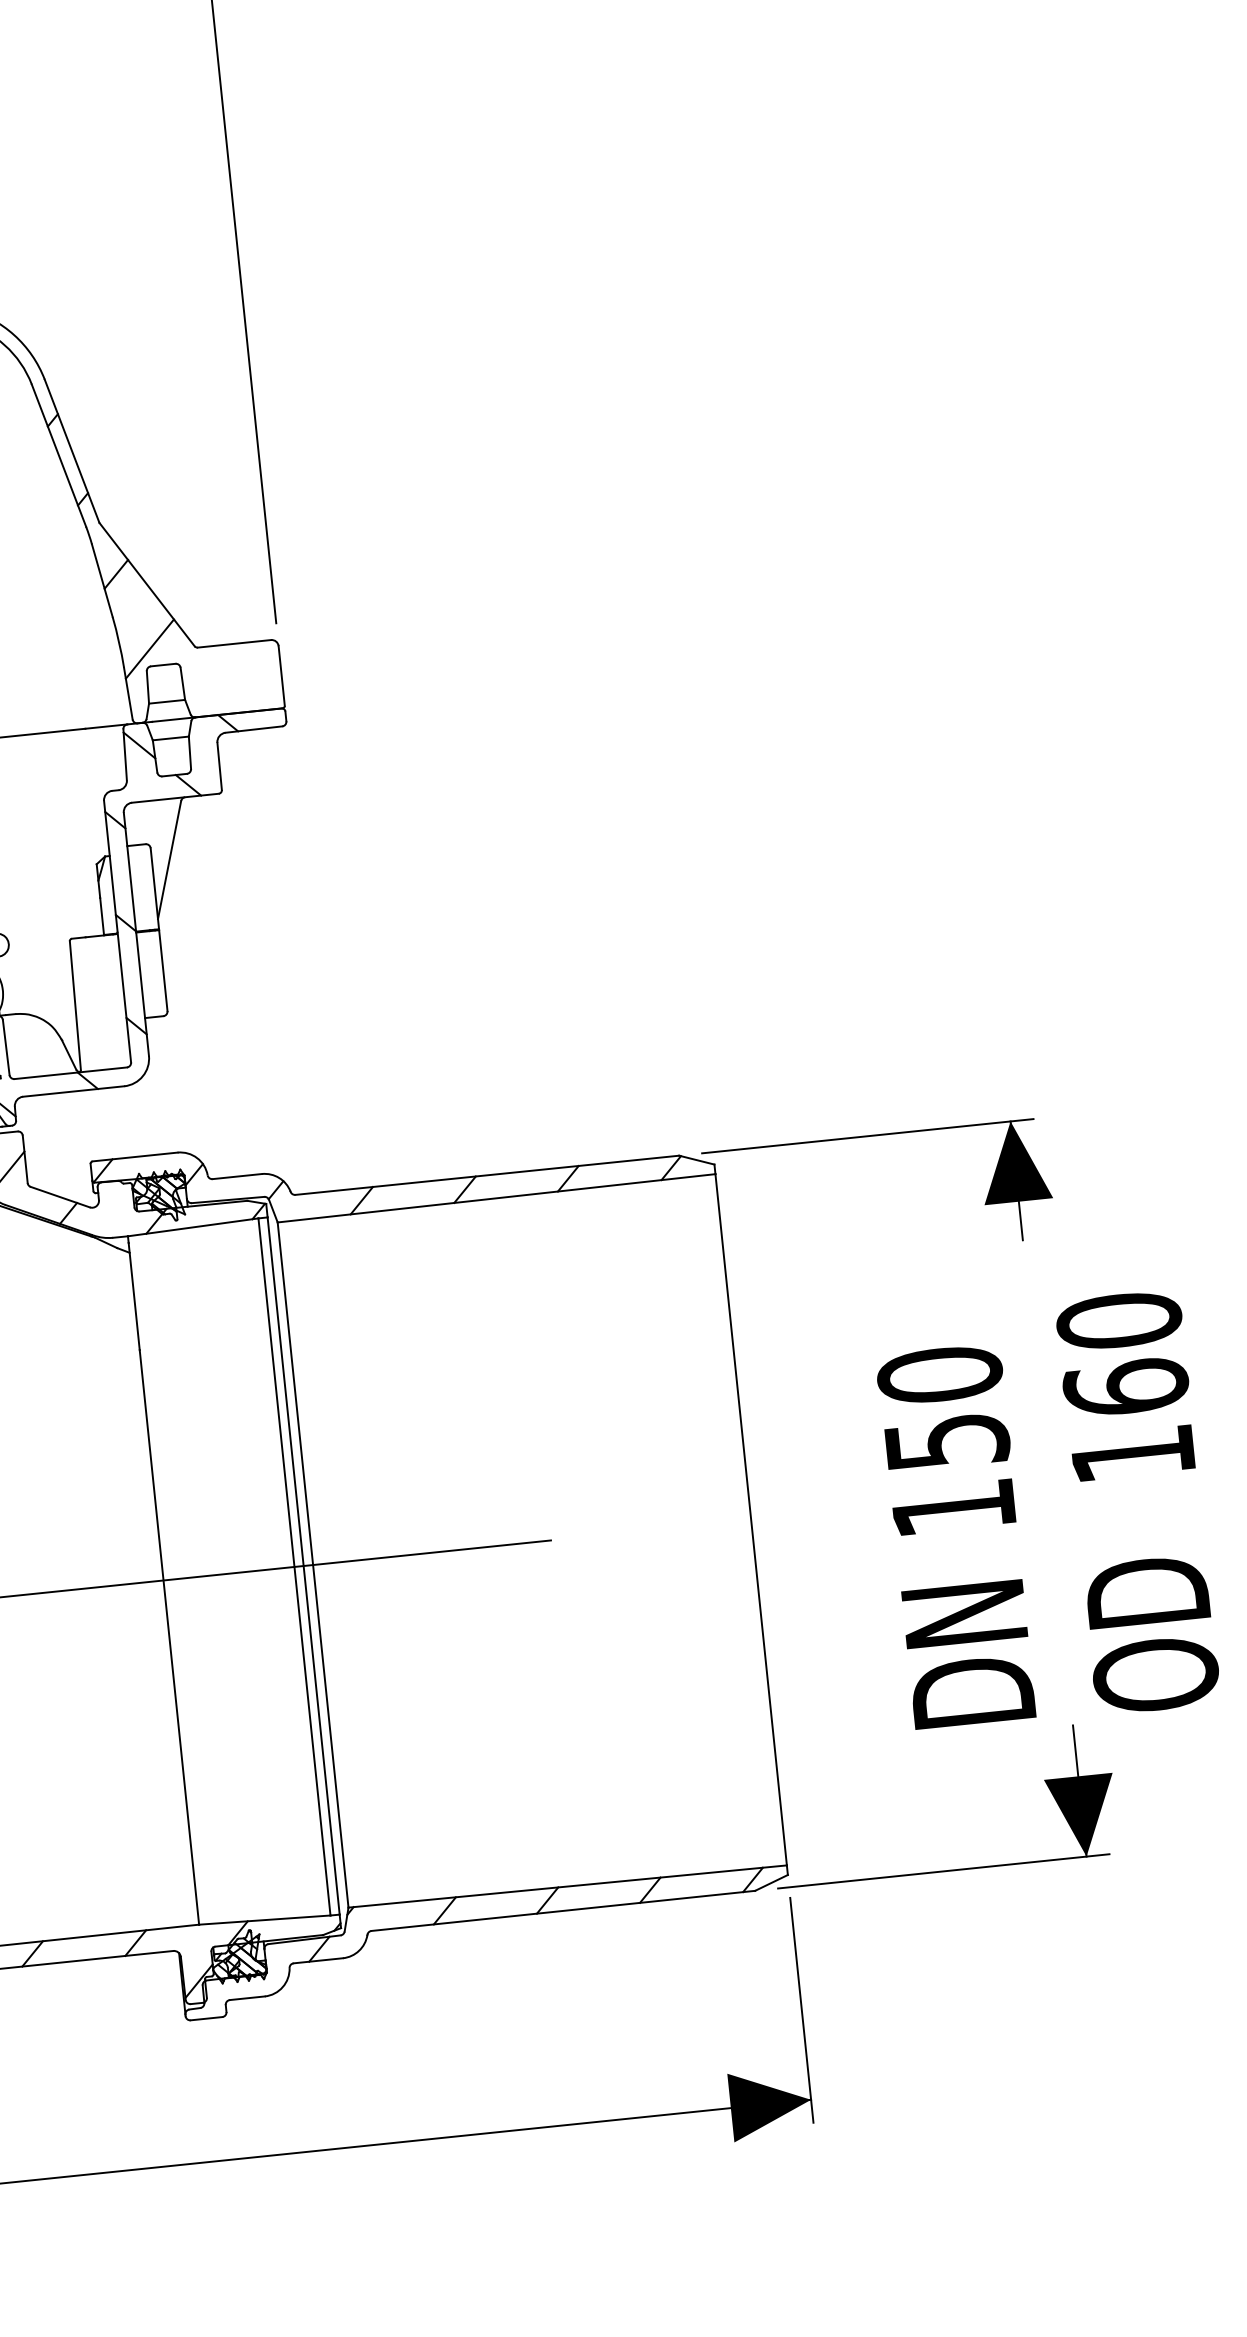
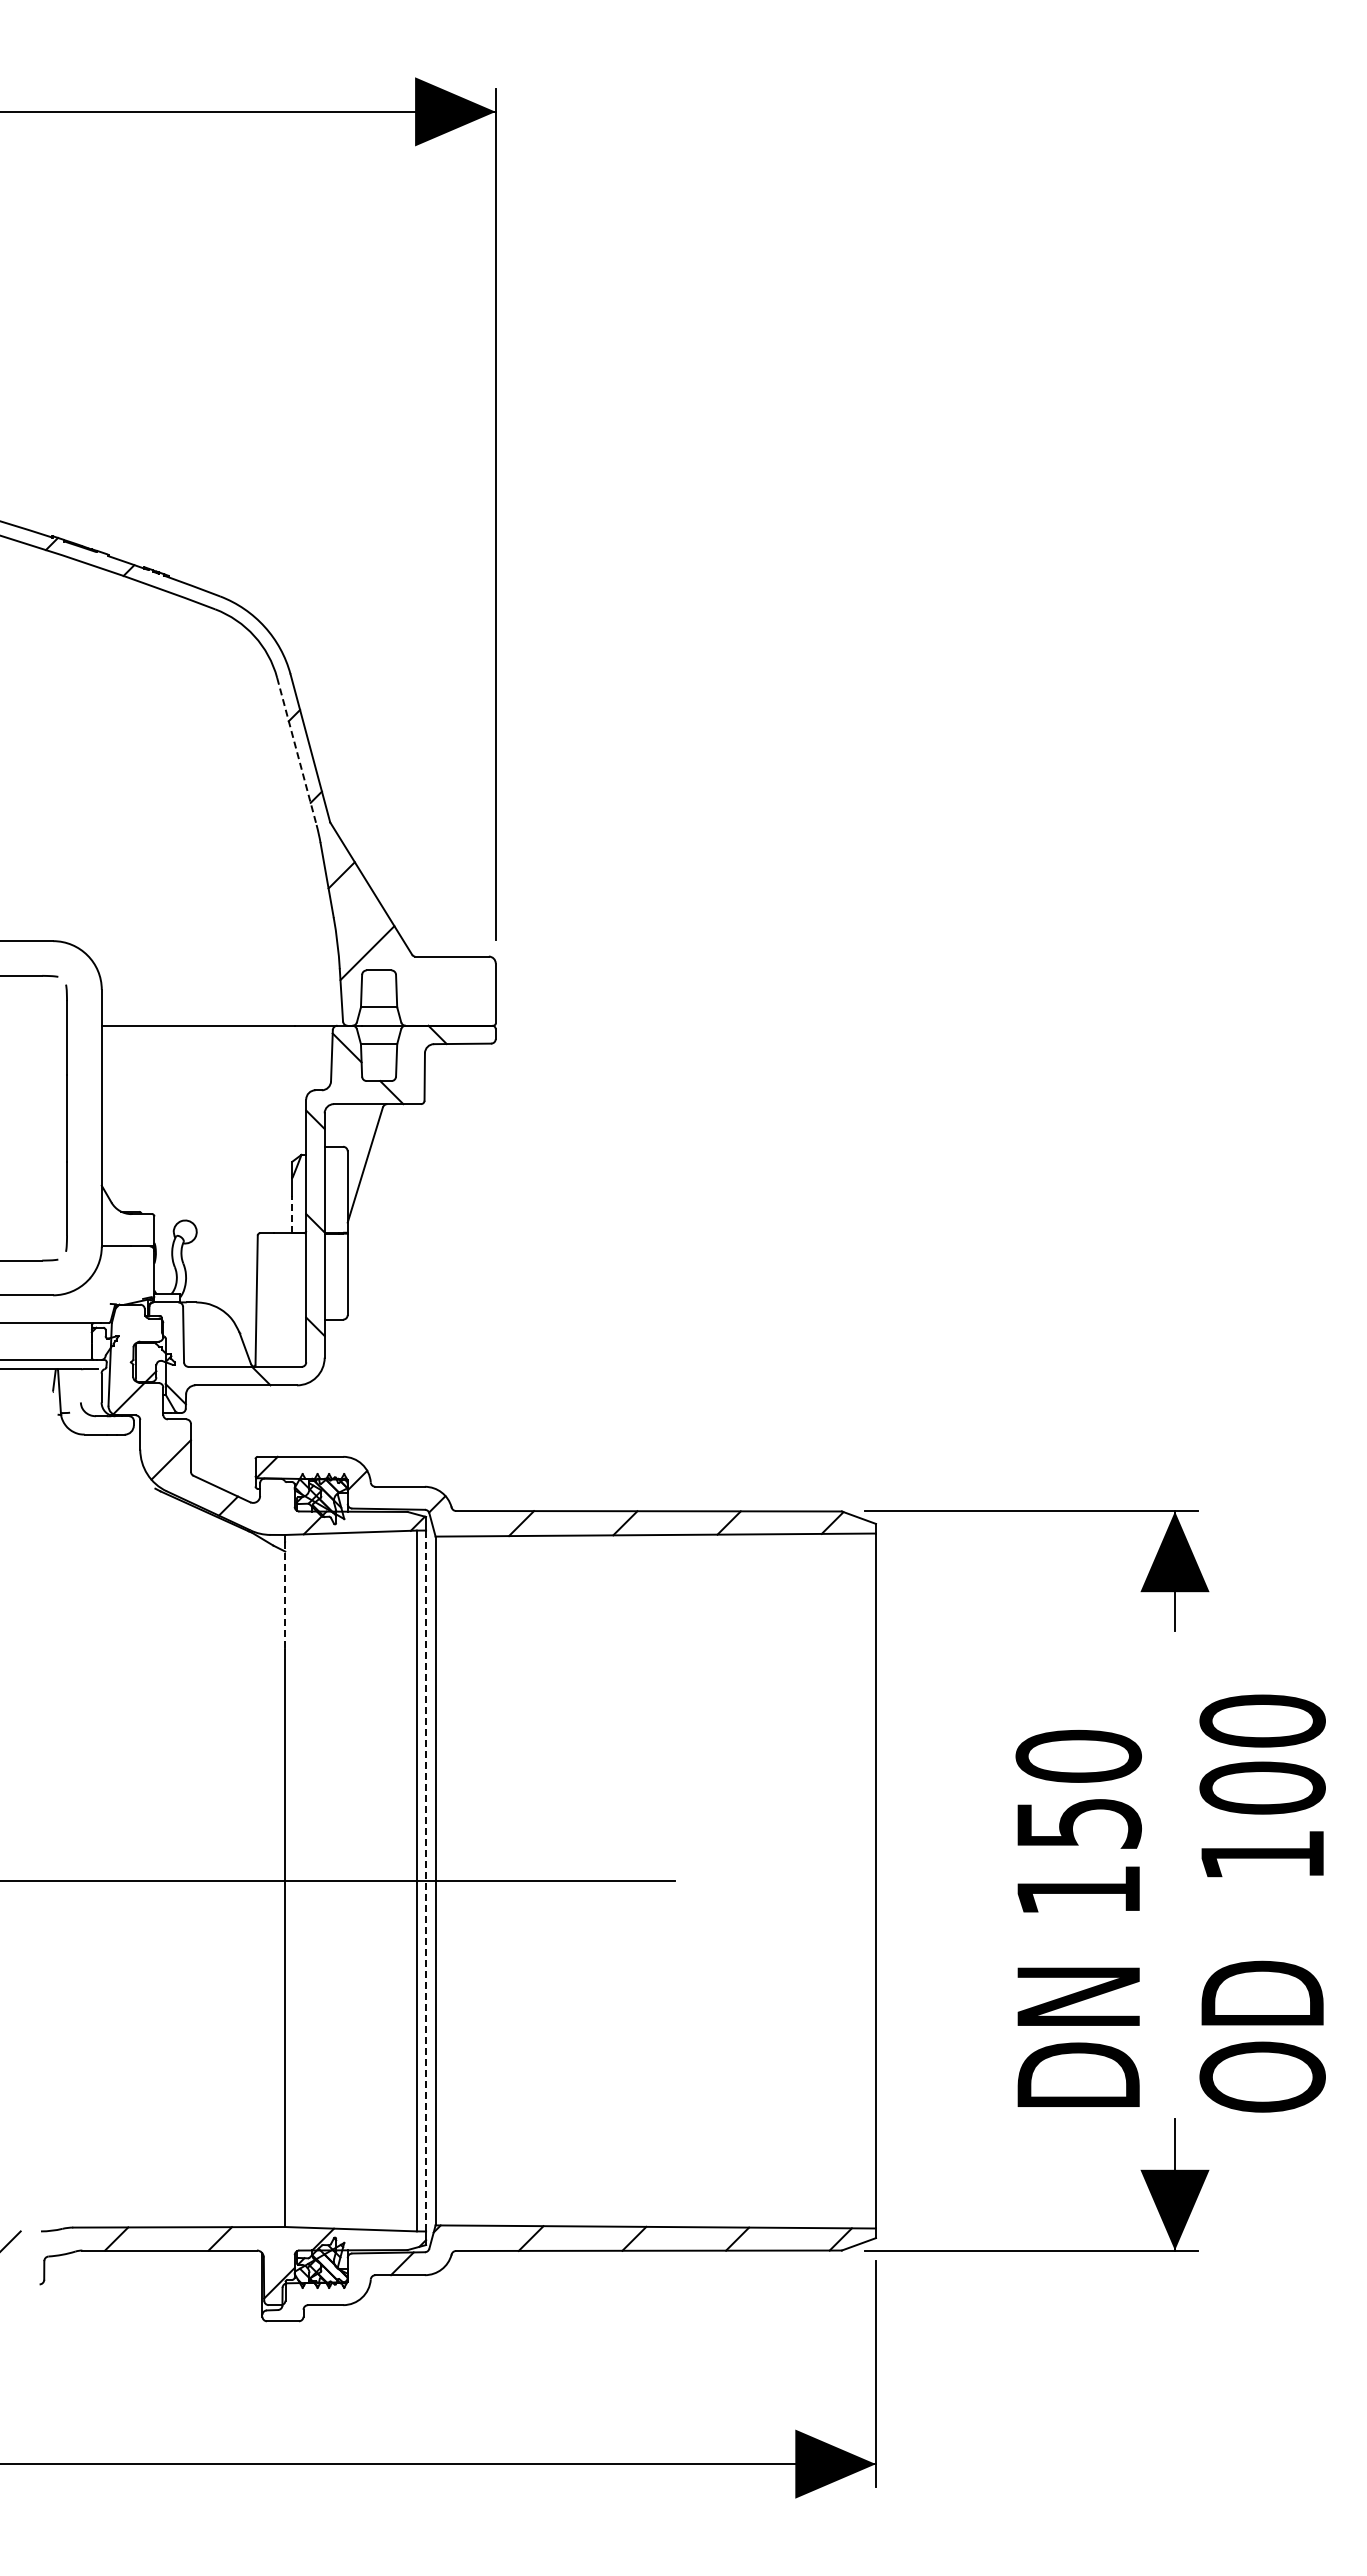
line: (59, 455) -> (297, 751), solid -> dashed
line: (102, 916) -> (292, 1214), solid -> dashed
line: (134, 1296) -> (285, 1595), solid -> dashed
text: (1125, 1387) -> (1262, 1787), 160 -> 100
line: (304, 1566) -> (426, 1881), solid -> dashed

